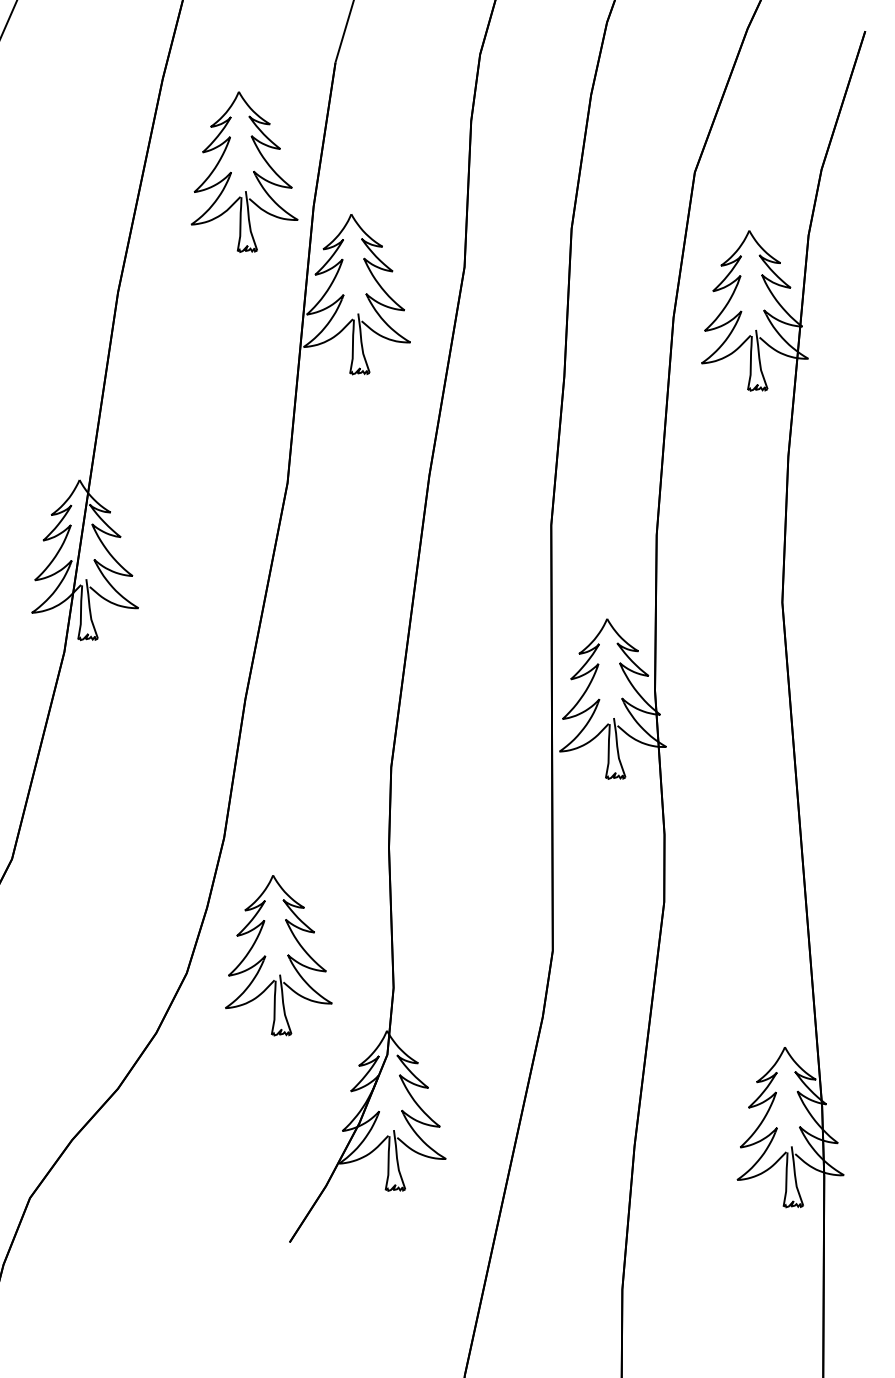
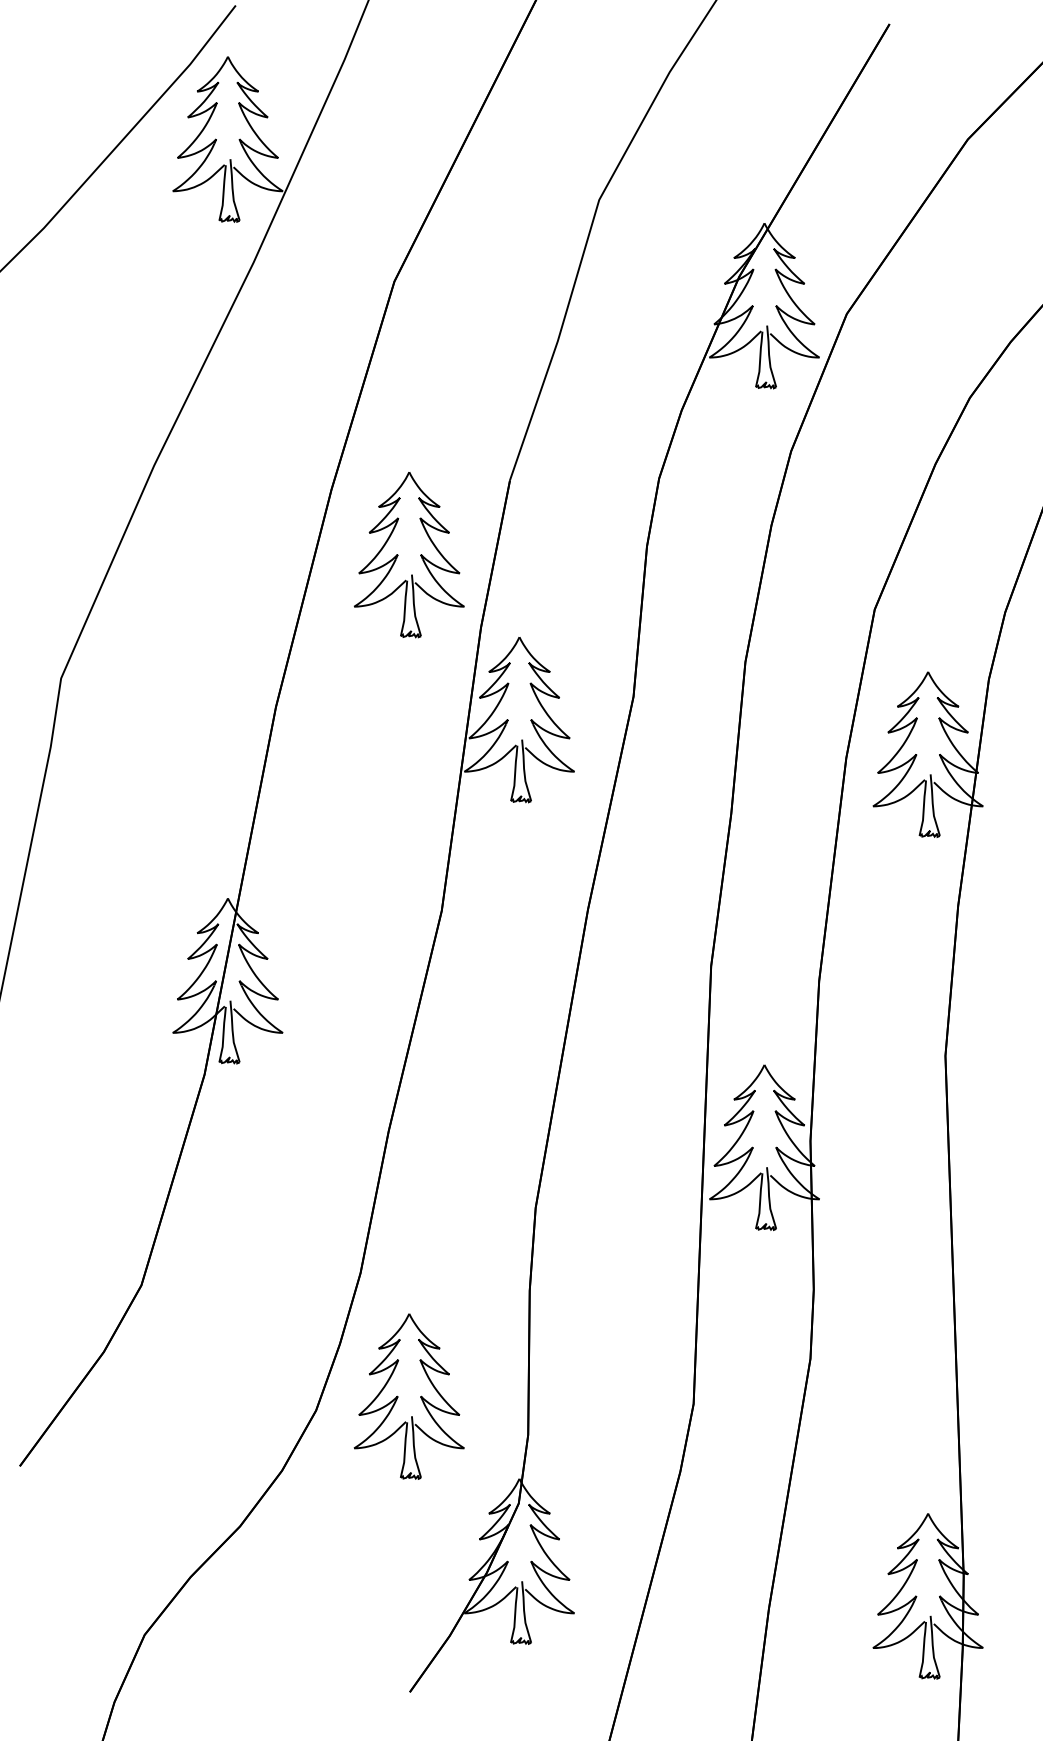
part: (241, 172) -> (408, 555), moved

